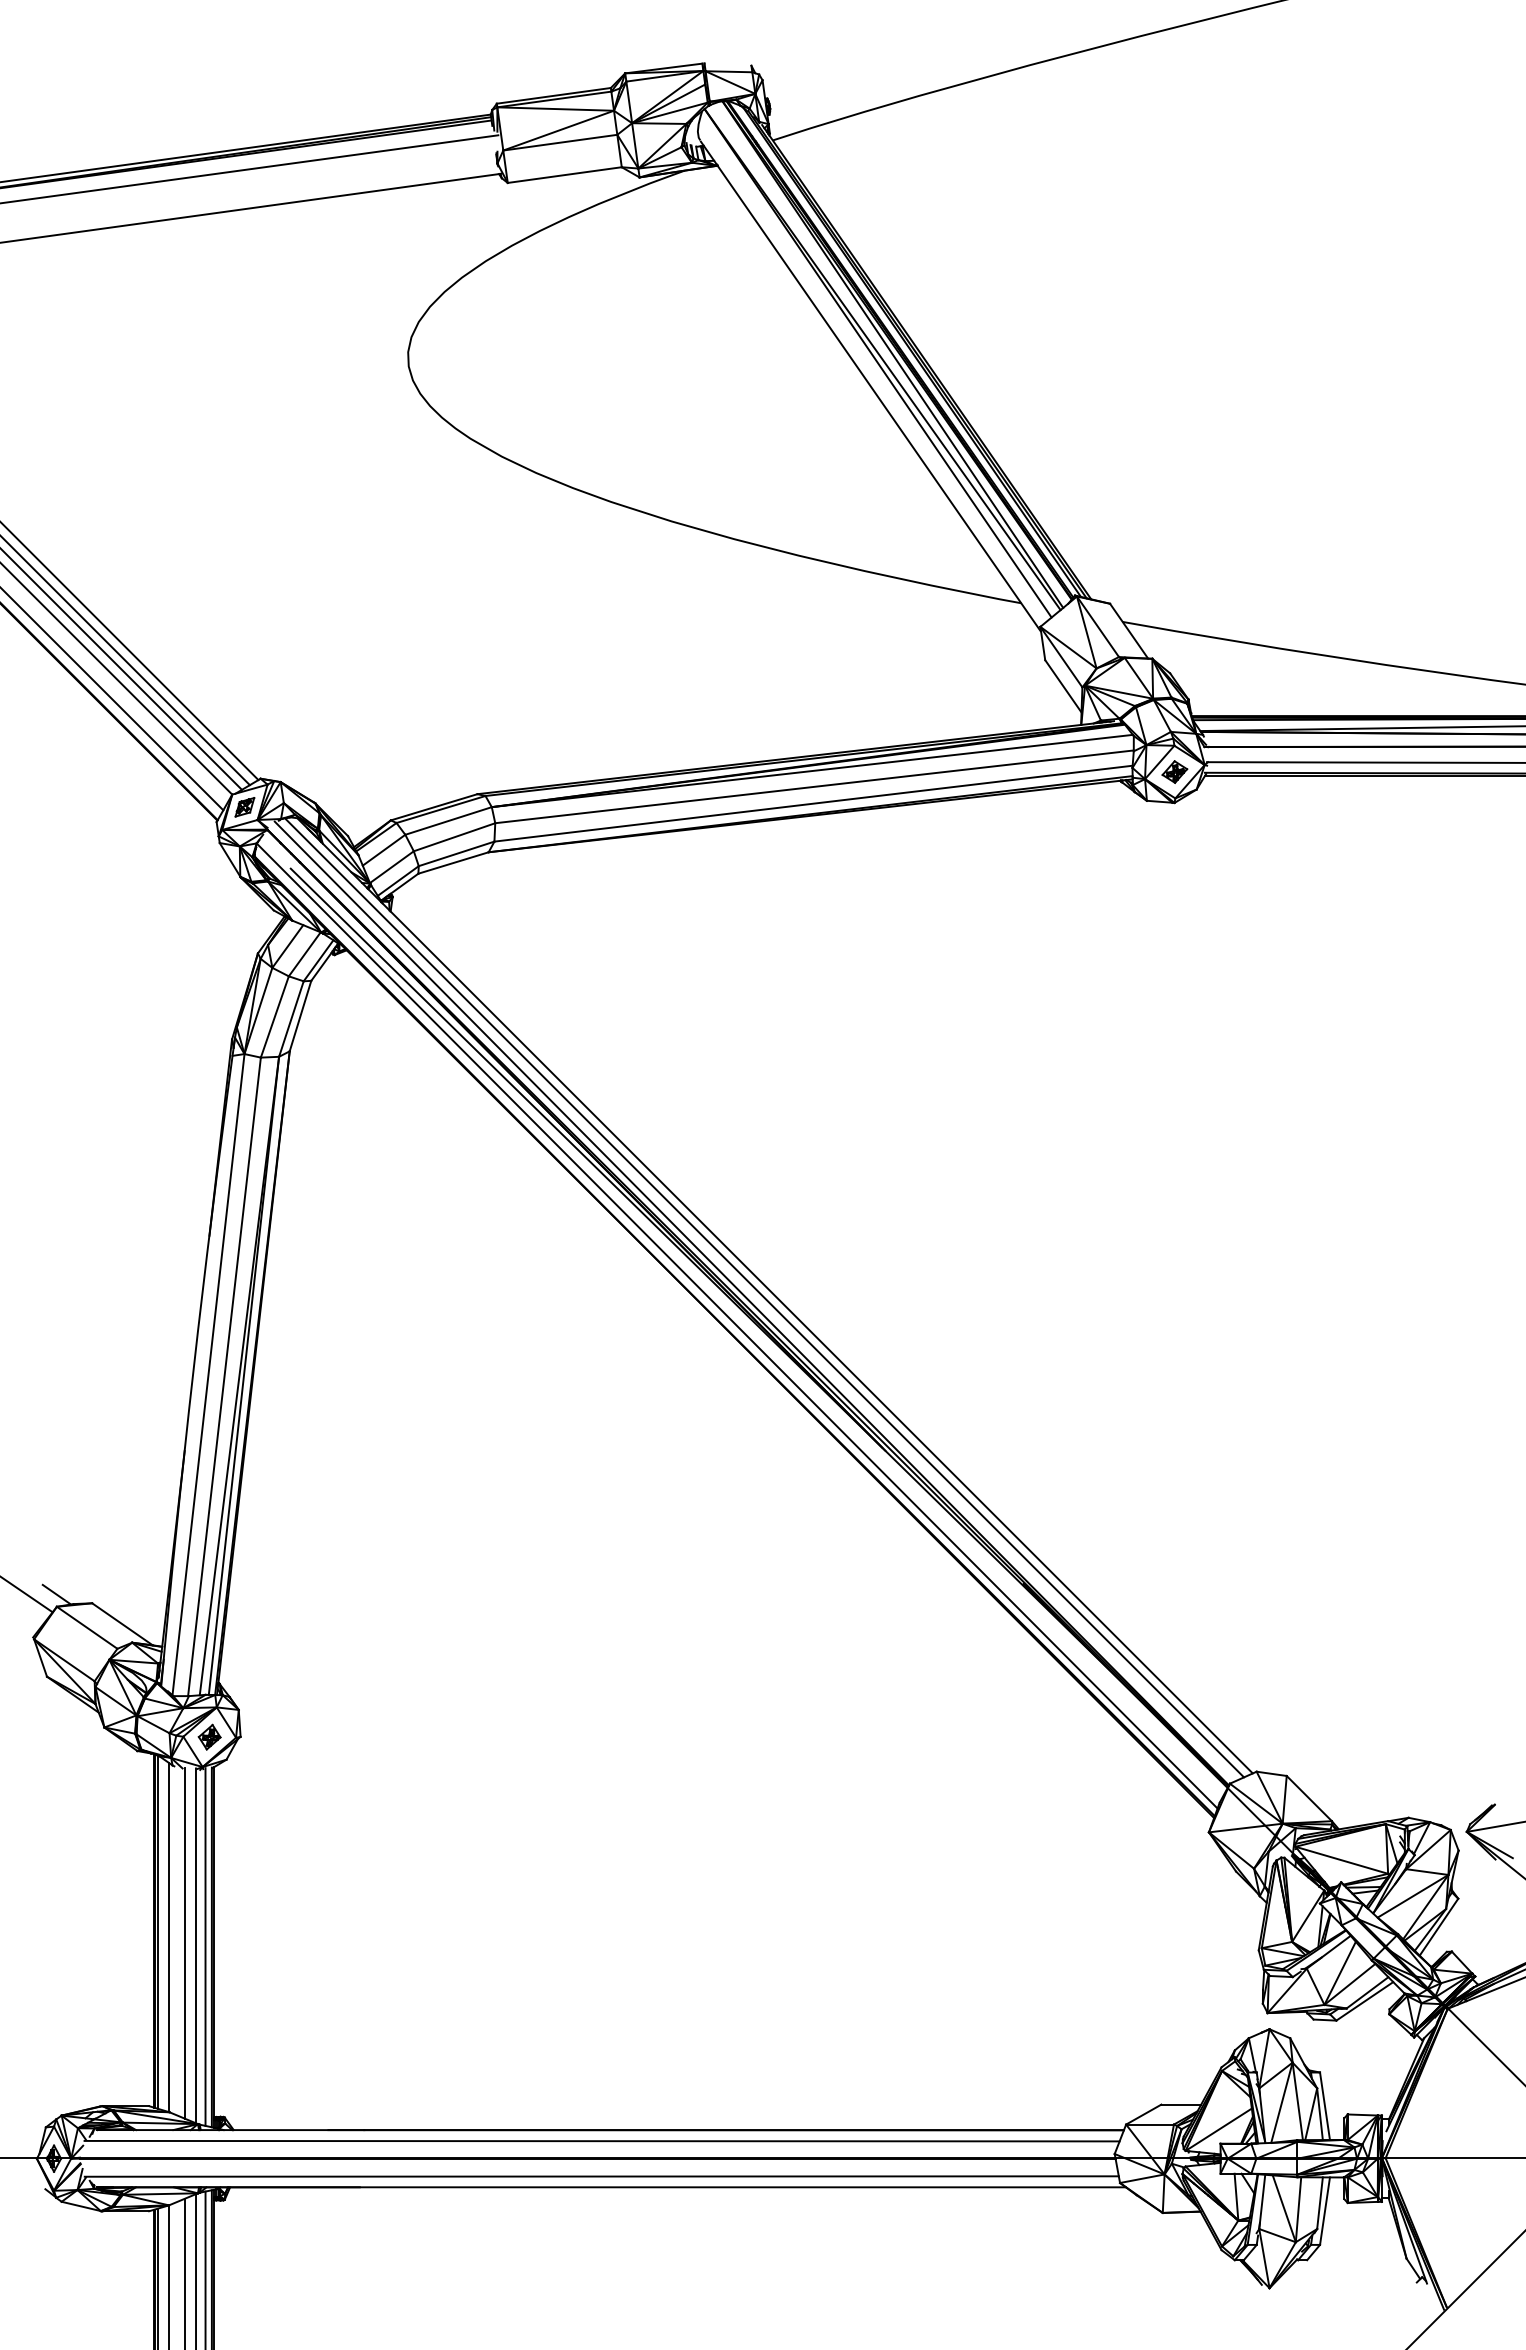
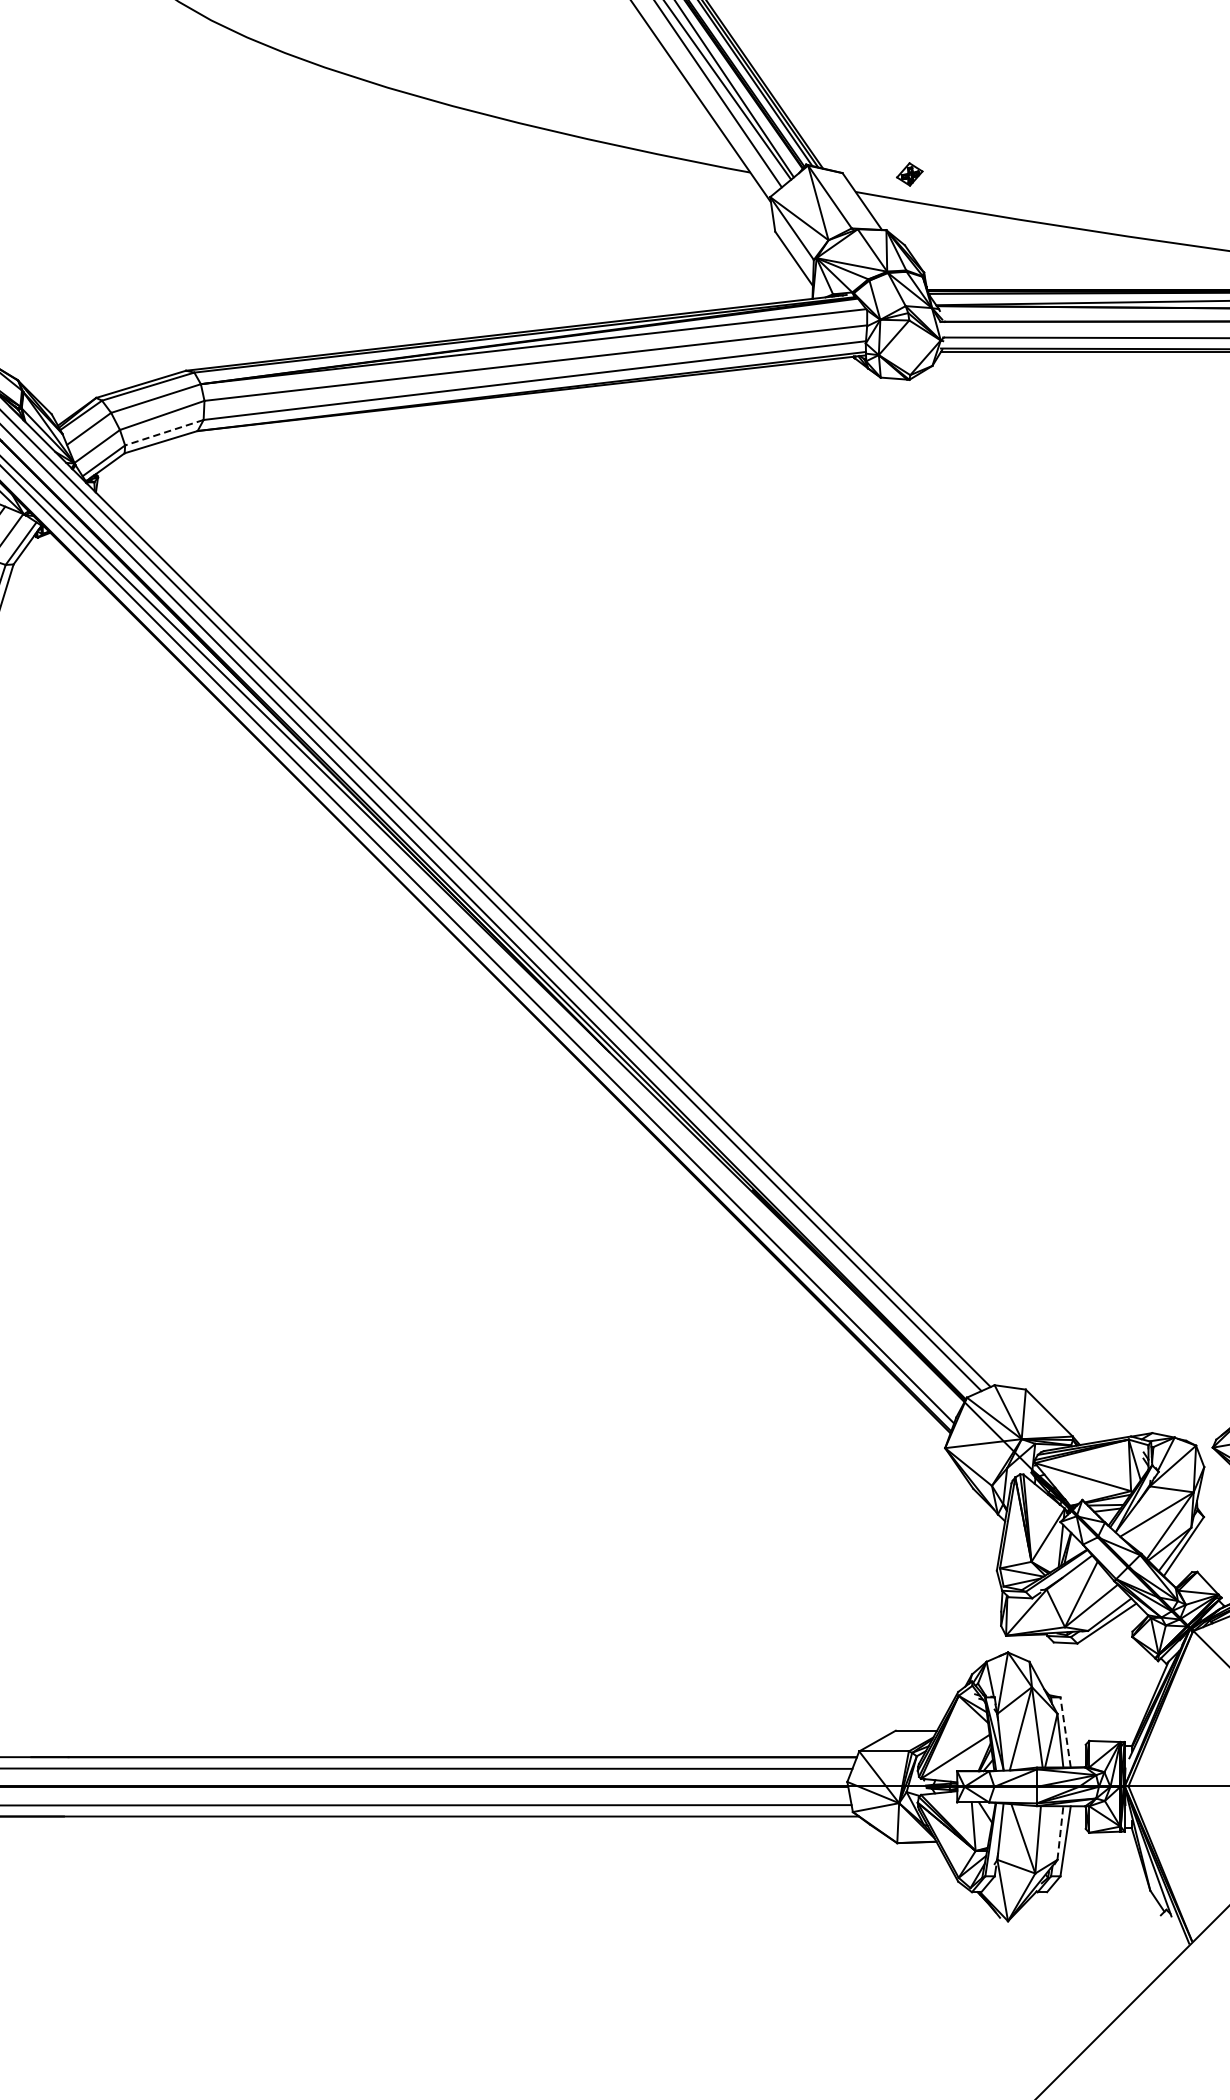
part: (1174, 771) -> (909, 173), moved
line: (456, 853) -> (164, 432), solid -> dashed
line: (1324, 2105) -> (1065, 1731), solid -> dashed
line: (1320, 2203) -> (1060, 1833), solid -> dashed

